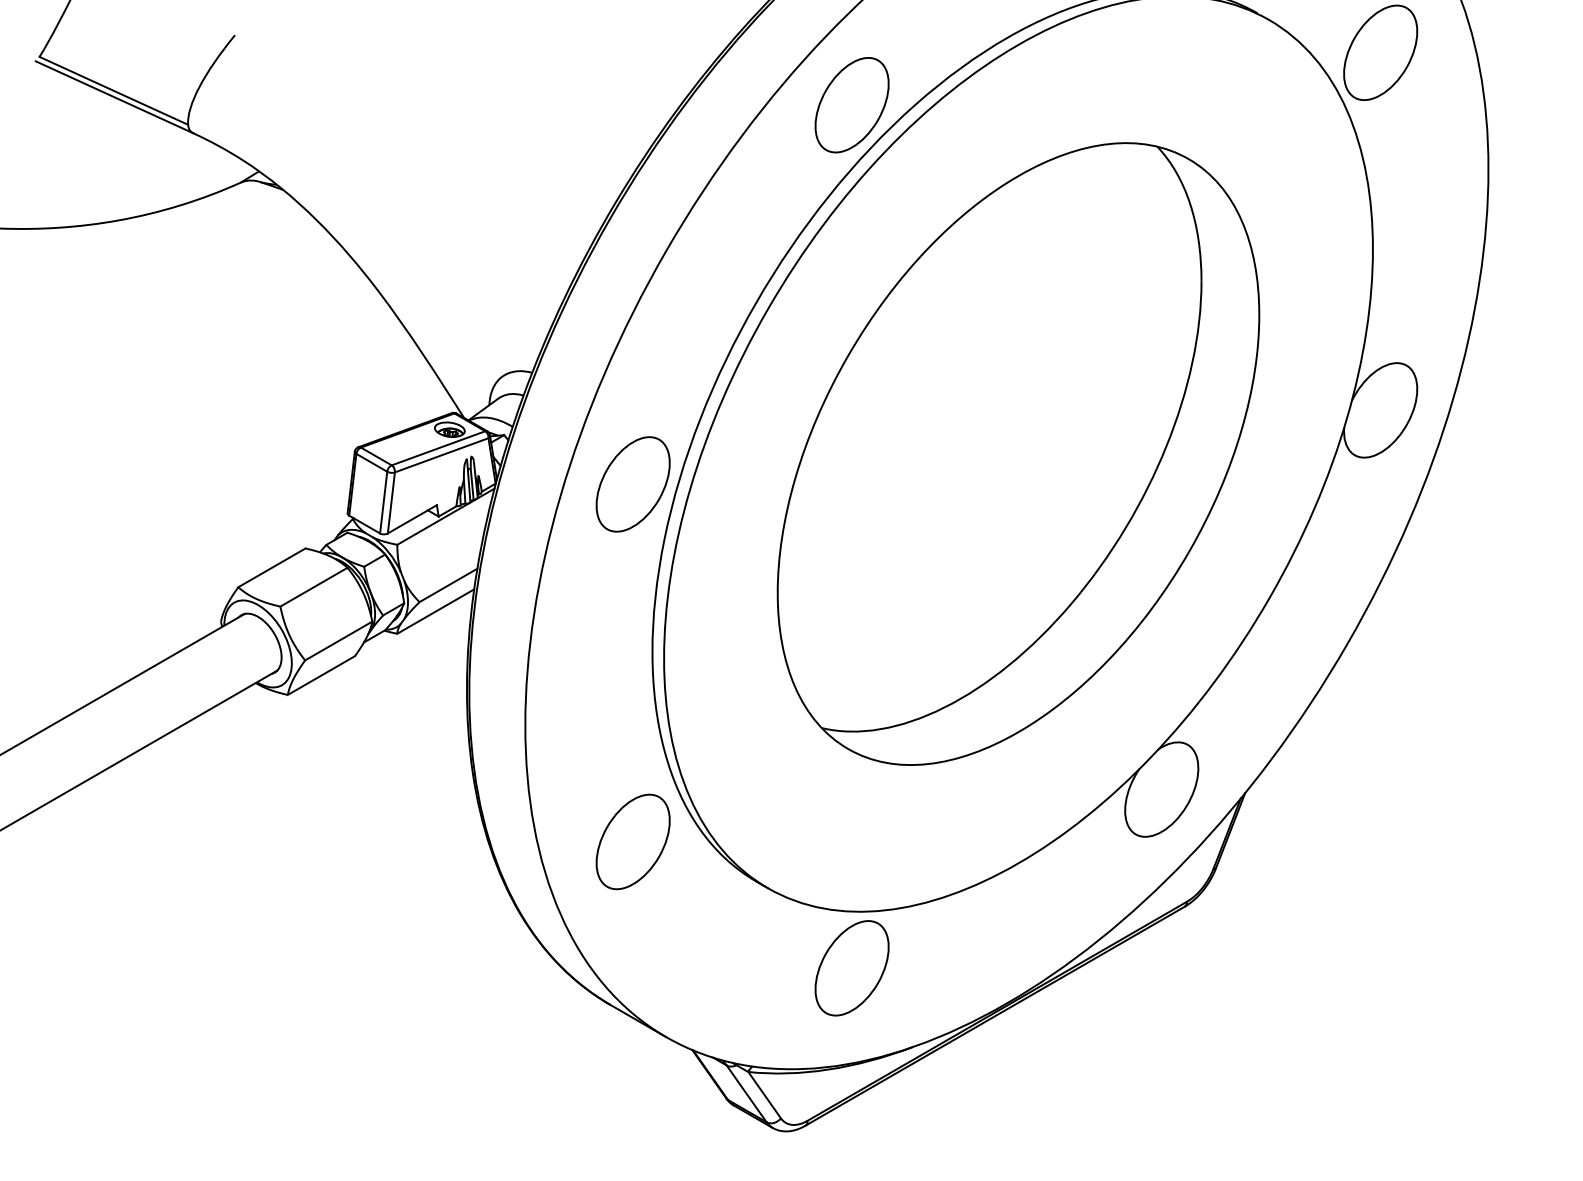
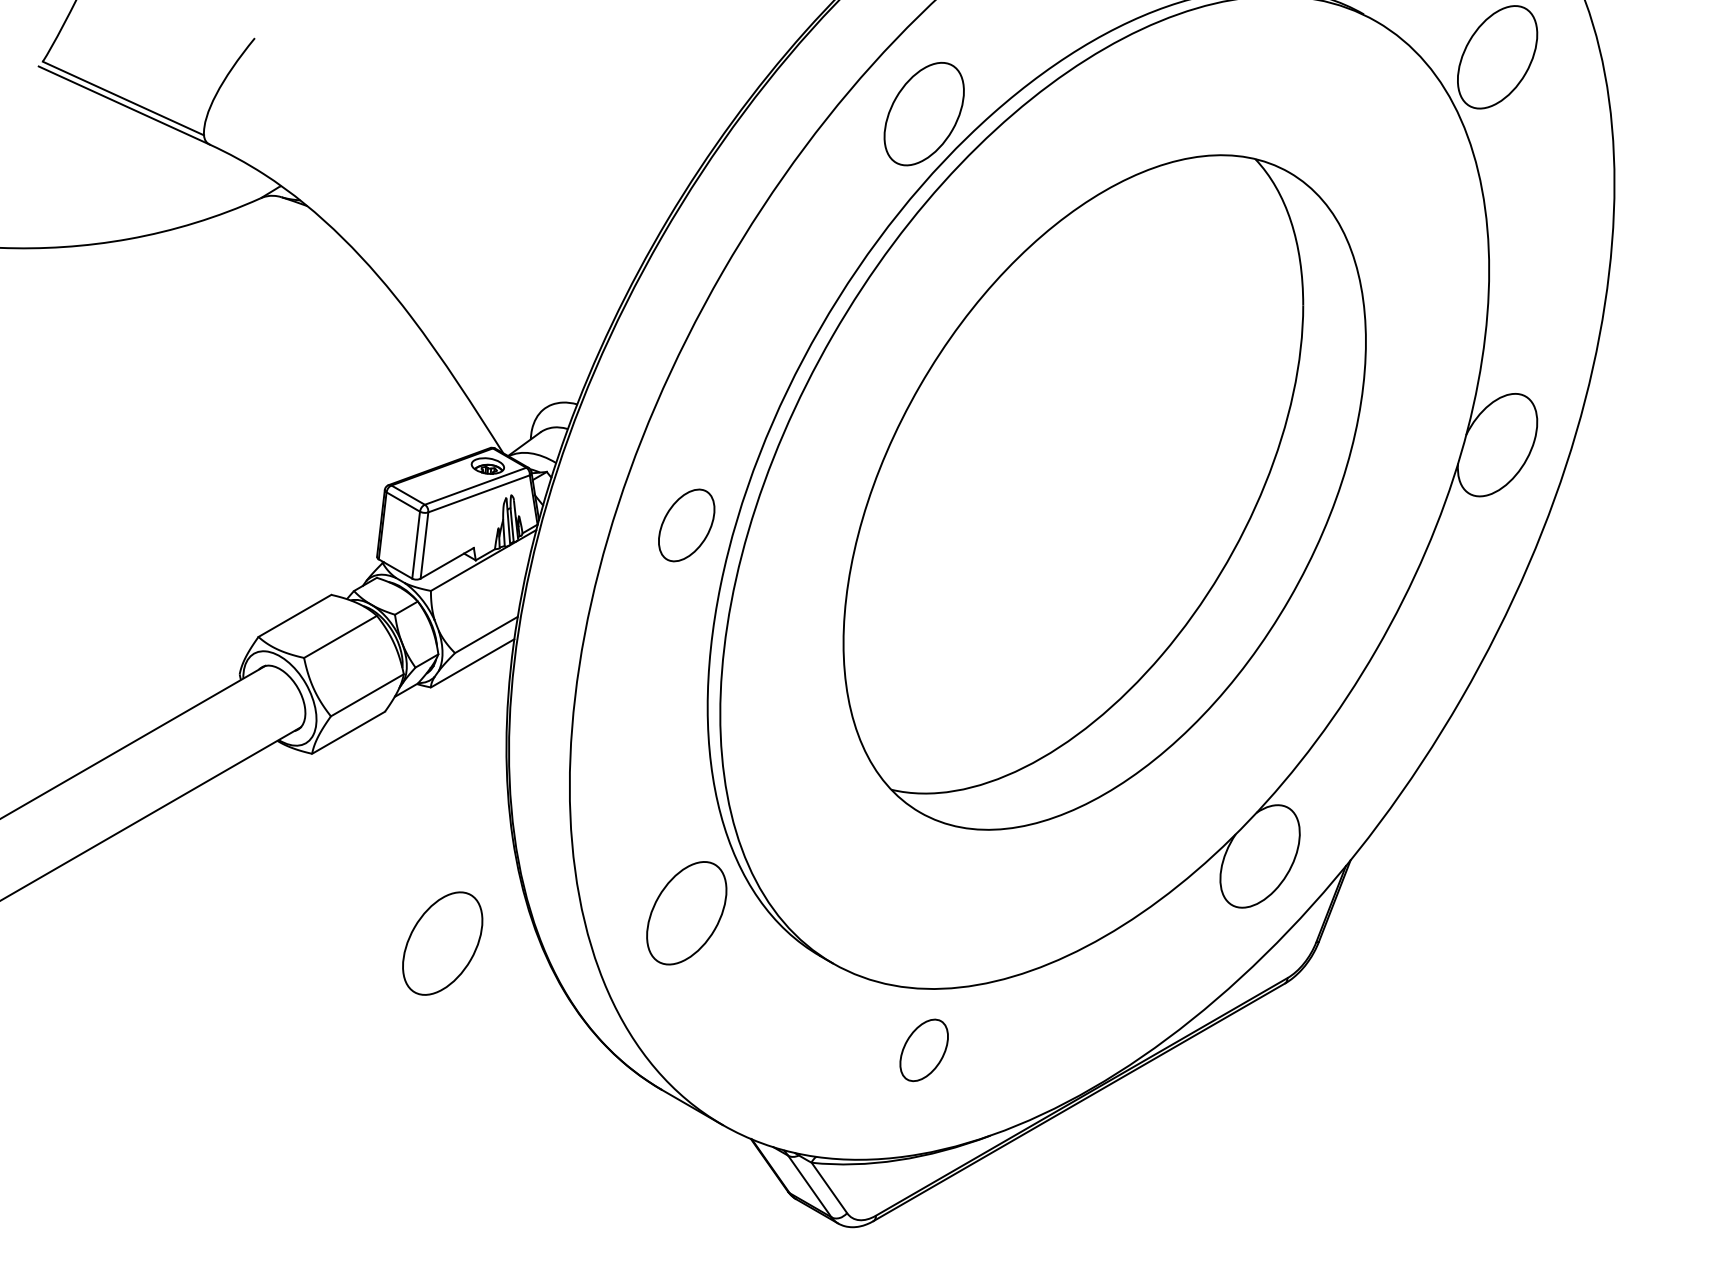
part: (632, 484) -> (686, 525), size x0.7
part: (407, 869) -> (441, 943), added
part: (851, 968) -> (923, 1050), size x0.6

